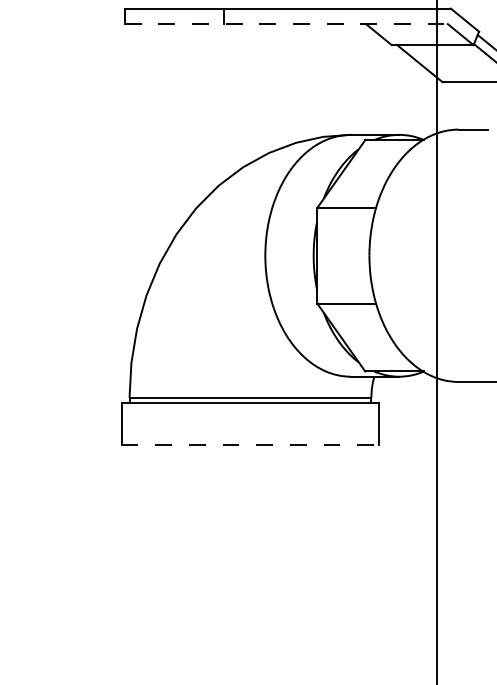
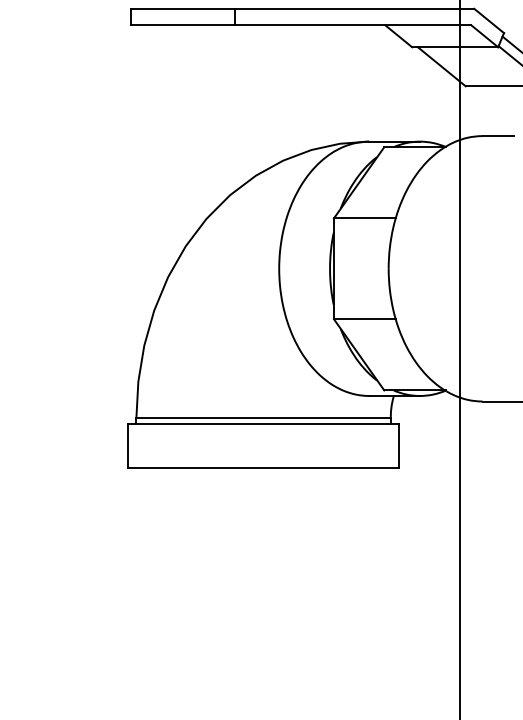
line: (286, 24) -> (301, 25), dashed -> solid
line: (250, 445) -> (263, 468), dashed -> solid

